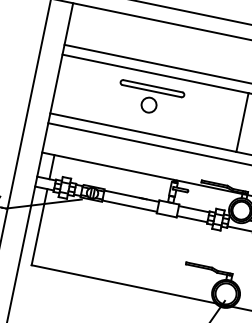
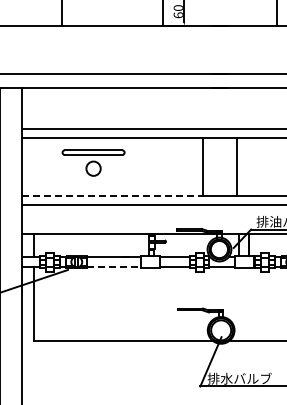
part: (150, 98) -> (93, 162), moved
line: (143, 132) -> (112, 195), solid -> dashed
line: (130, 205) -> (114, 266), solid -> dashed

